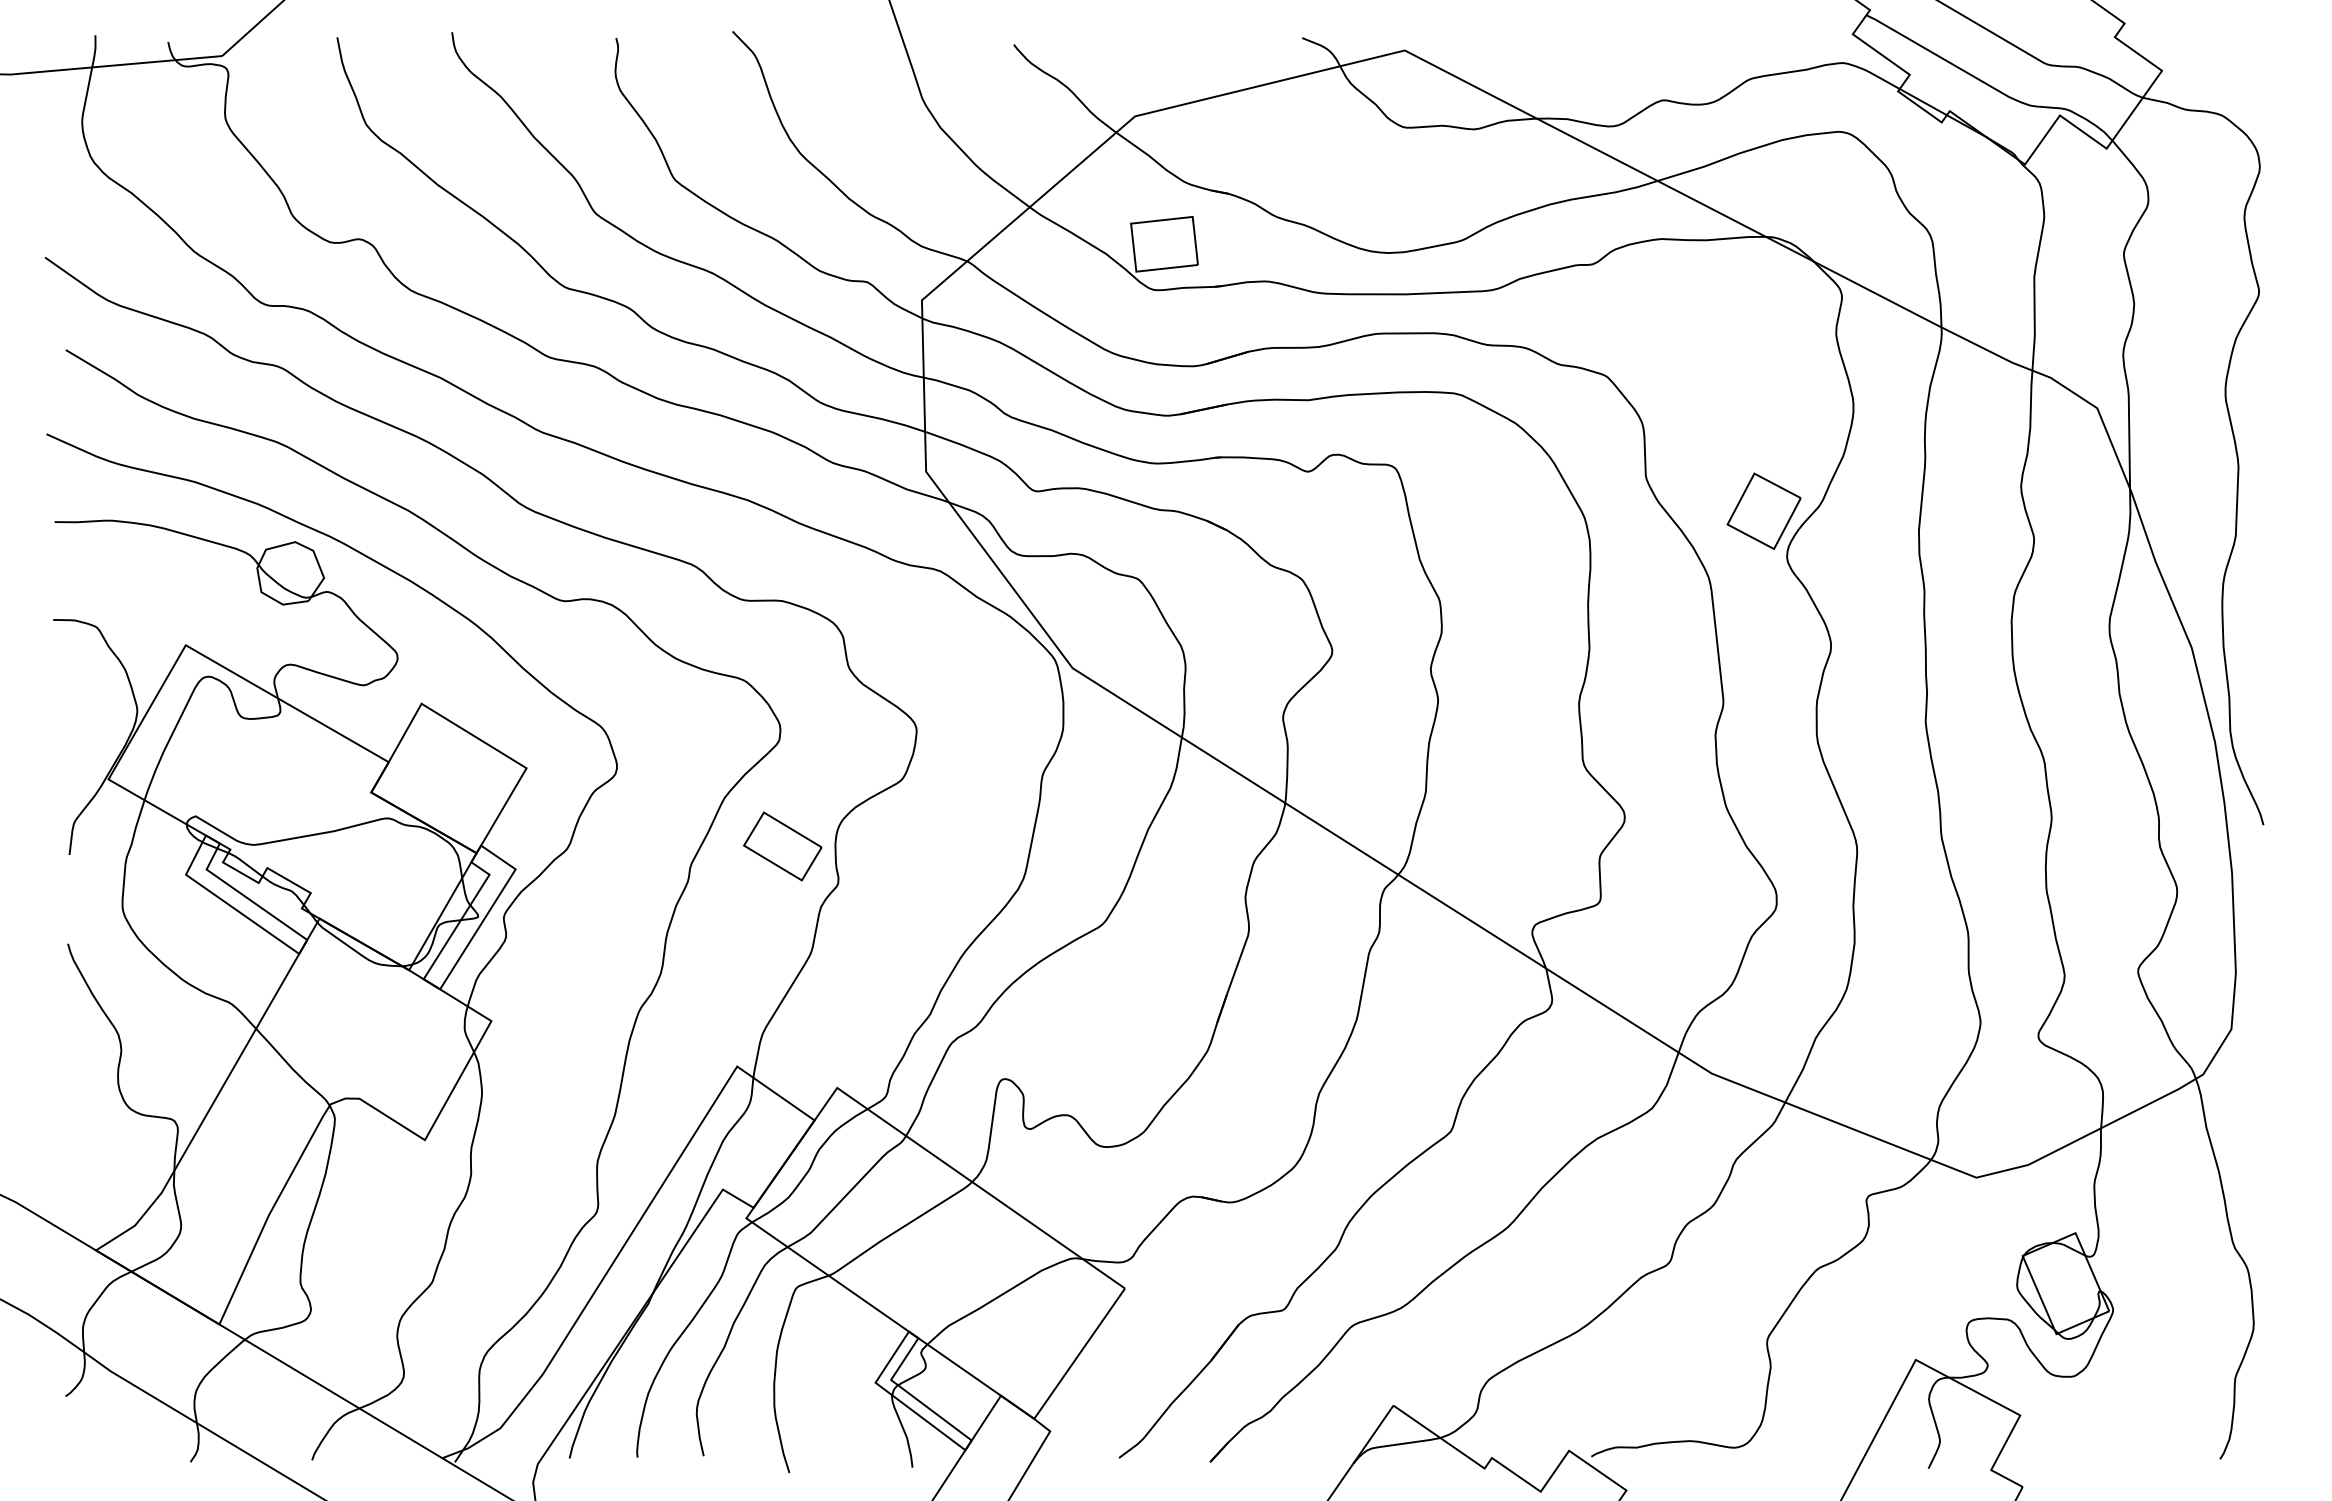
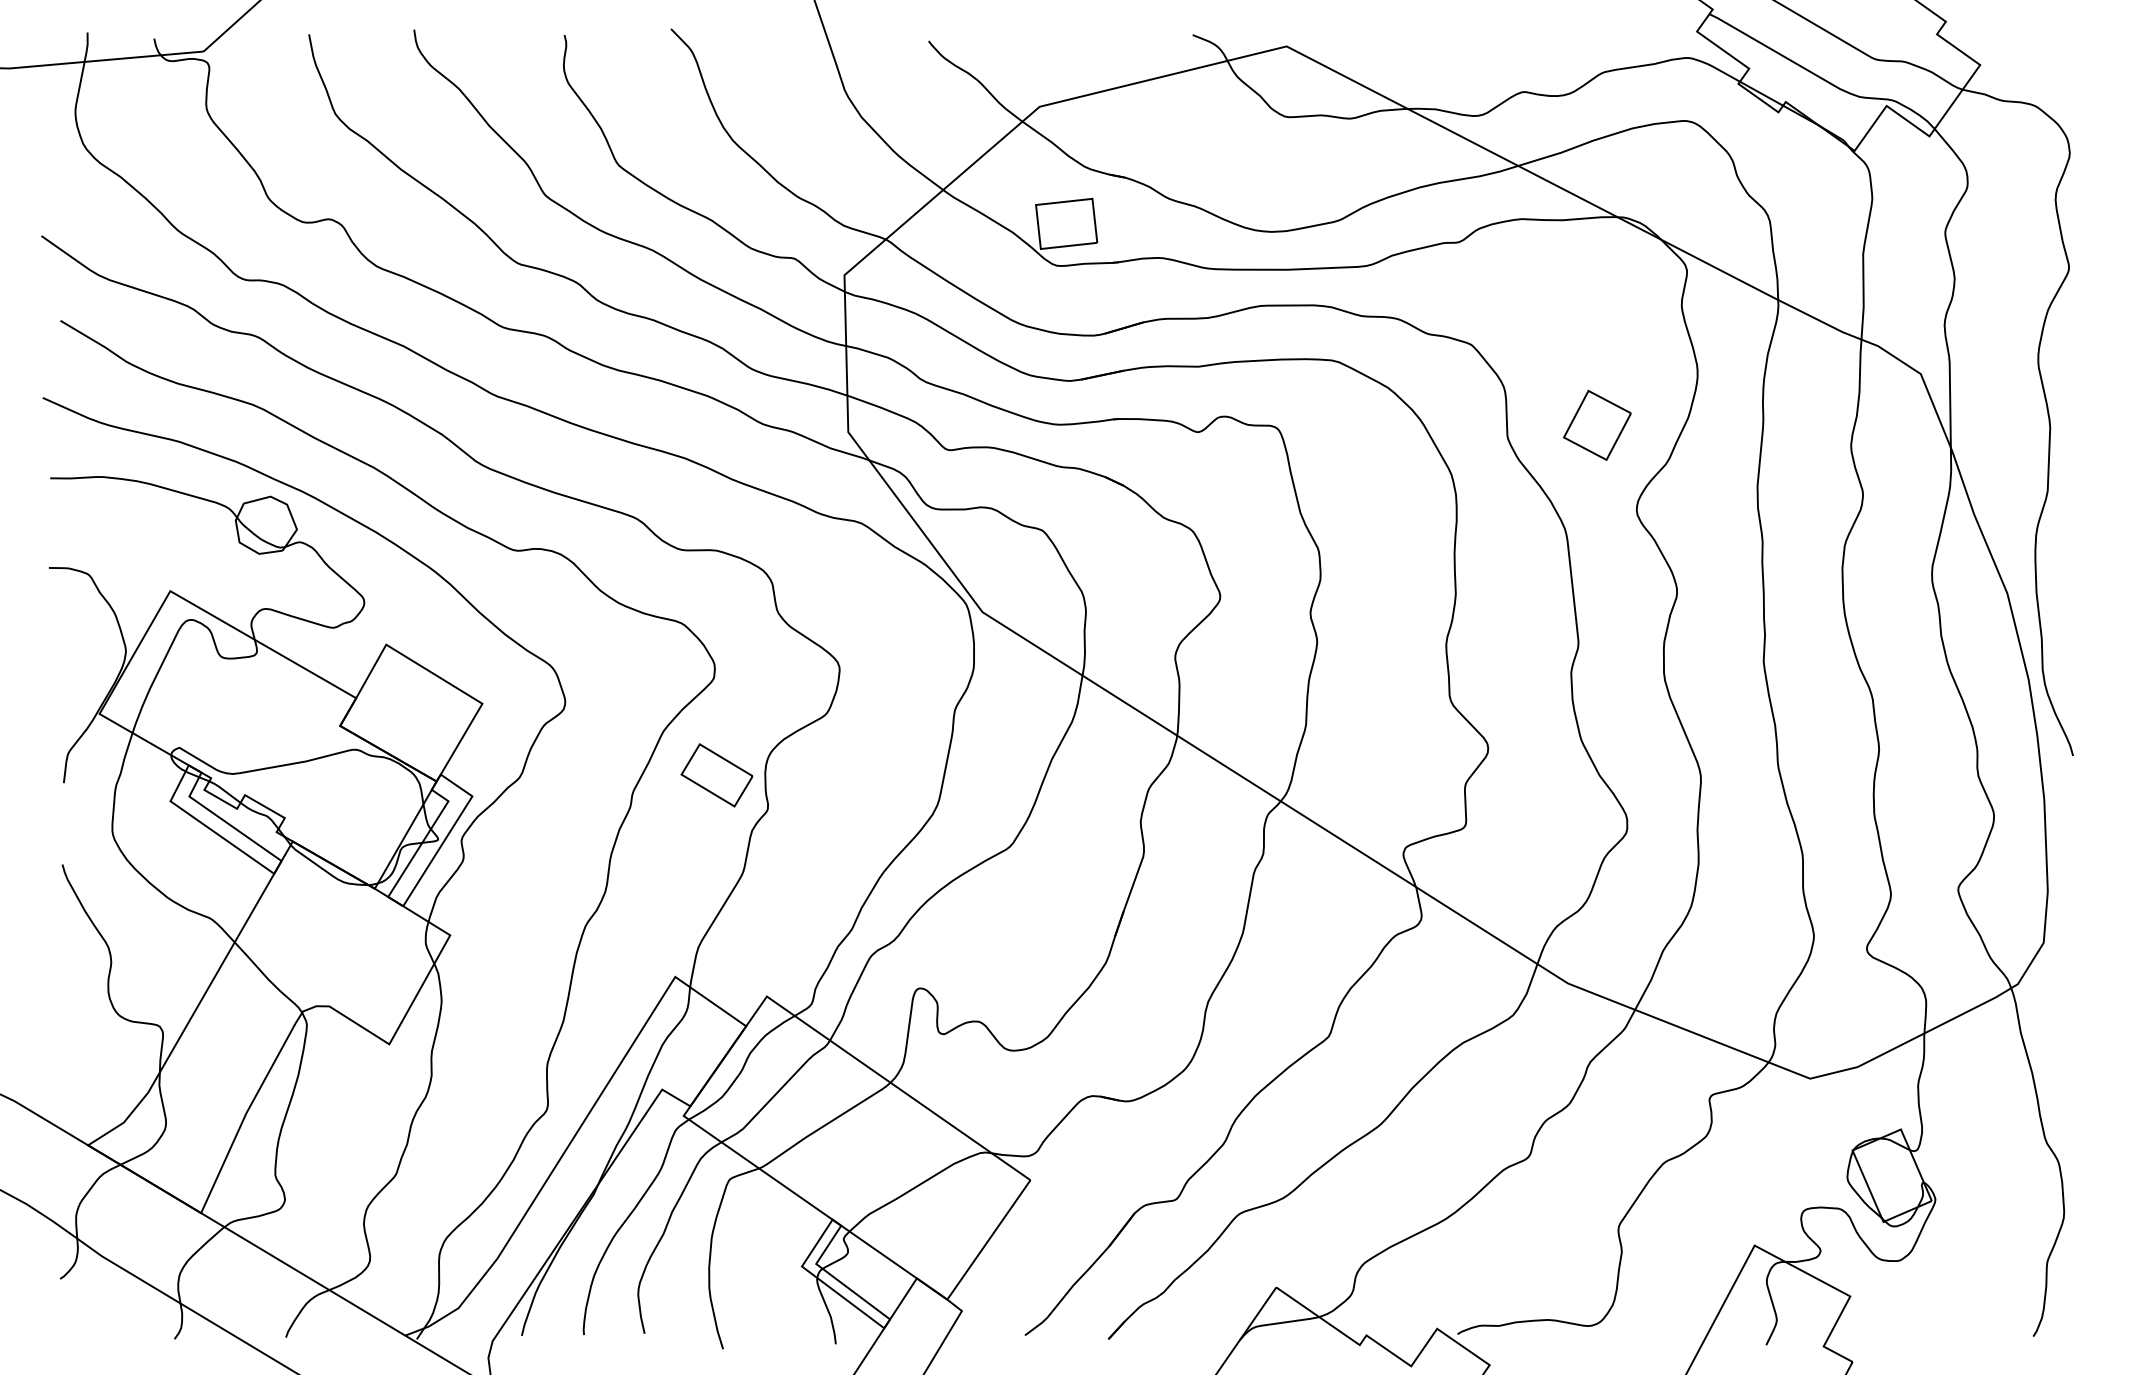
part: (1763, 511) -> (1596, 425), moved

